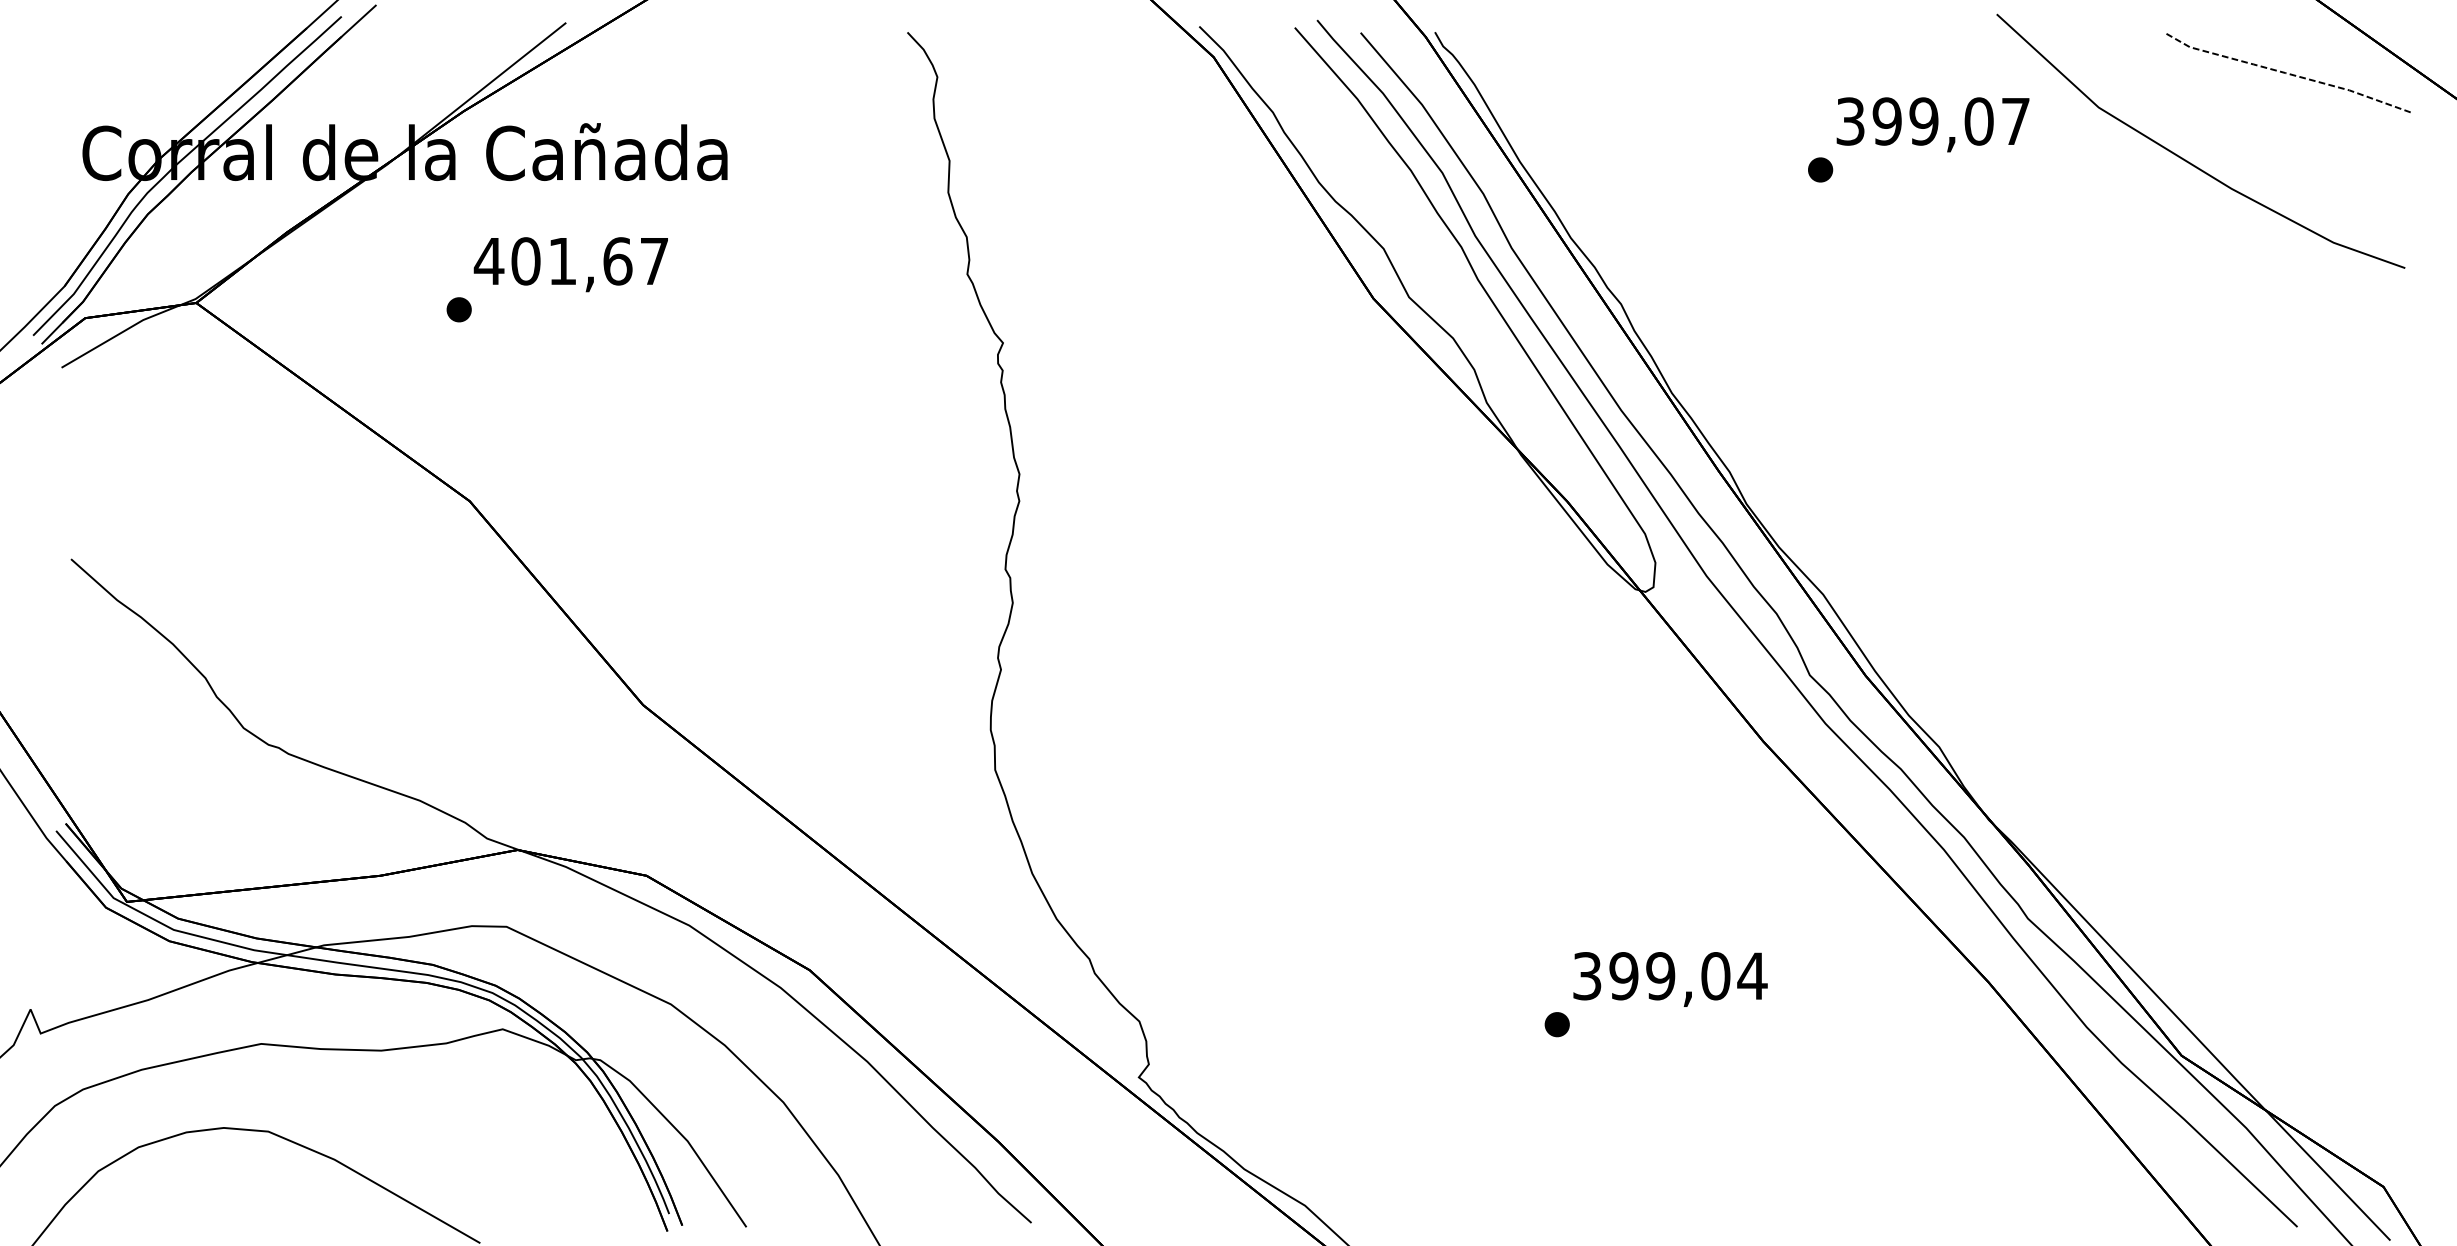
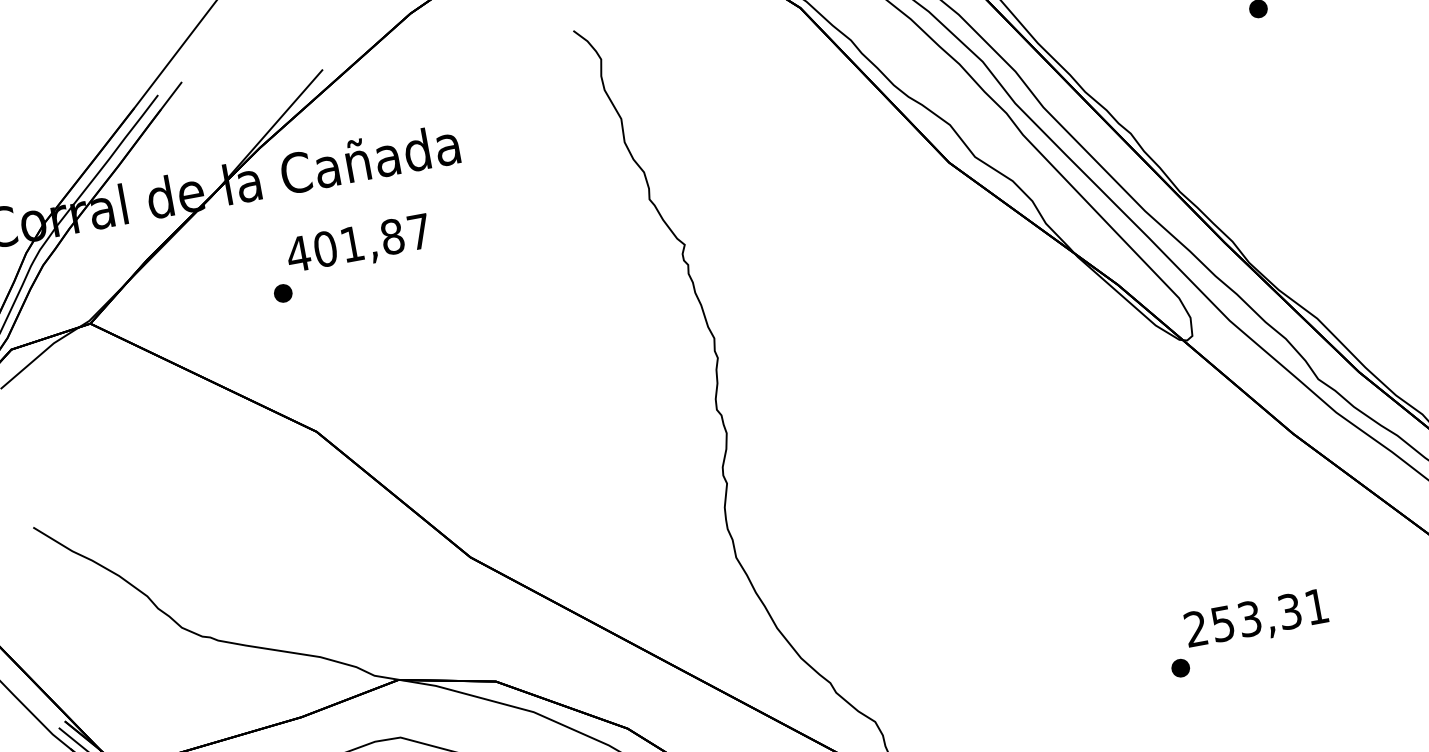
text: (617, 261) -> (392, 236), 401,67 -> 401,87
text: (1670, 976) -> (1256, 617), 399,04 -> 253,31

